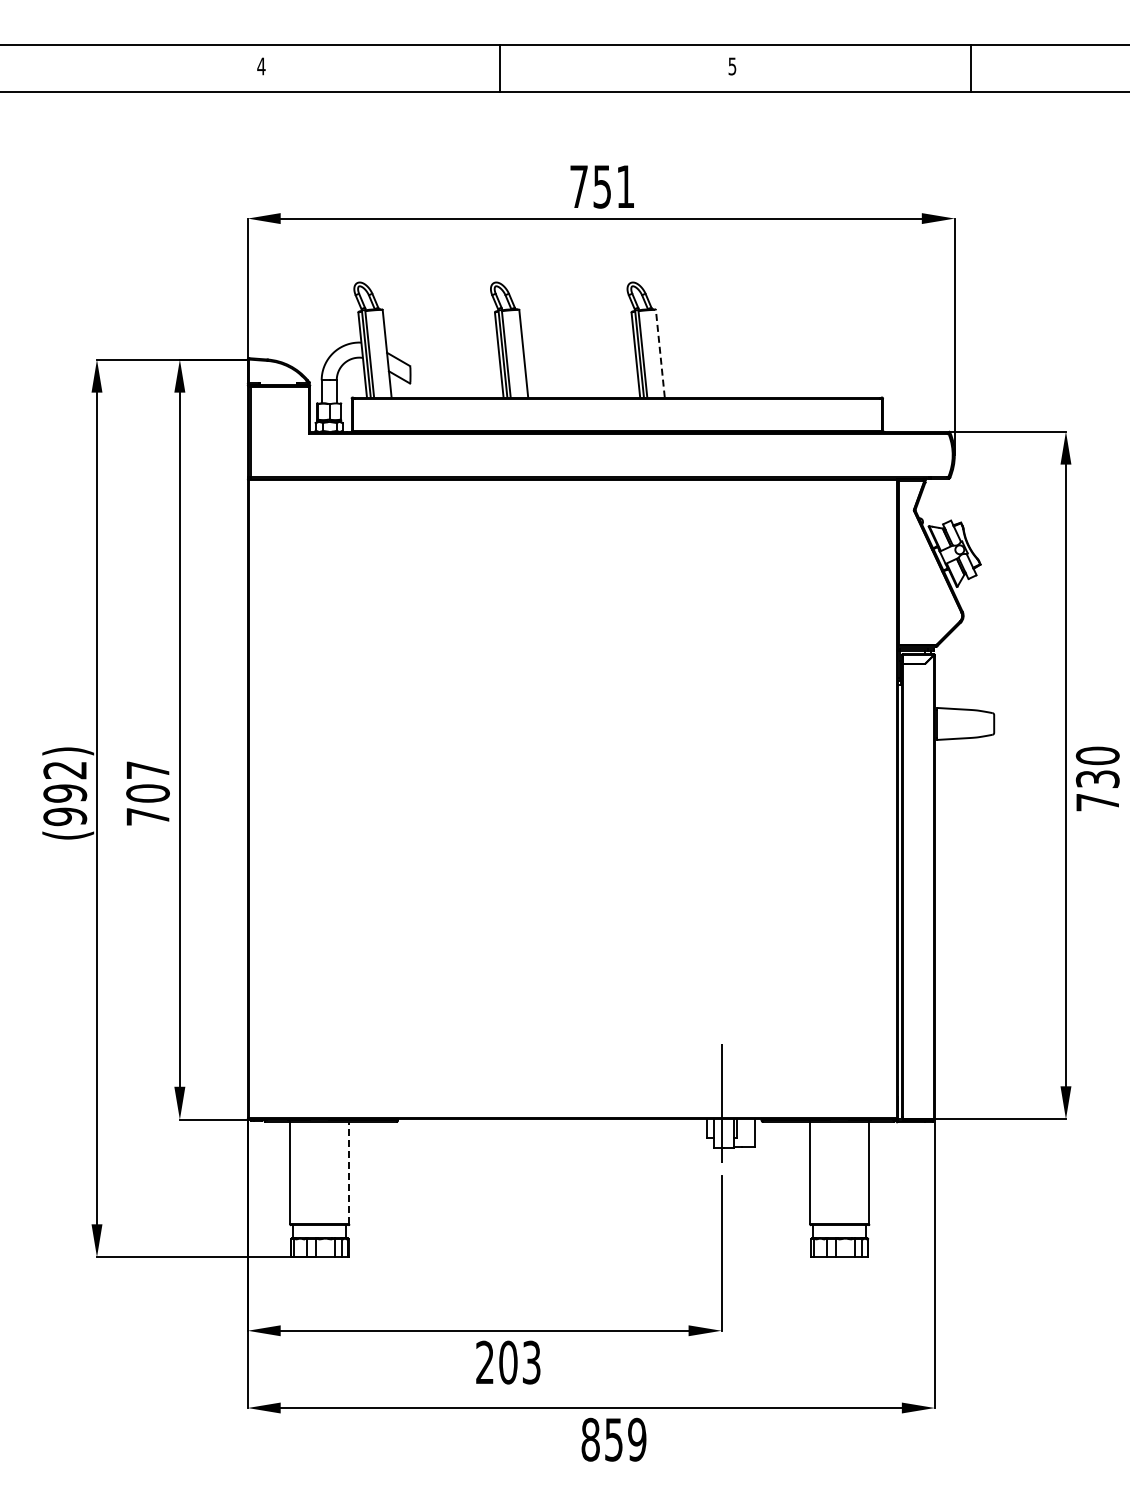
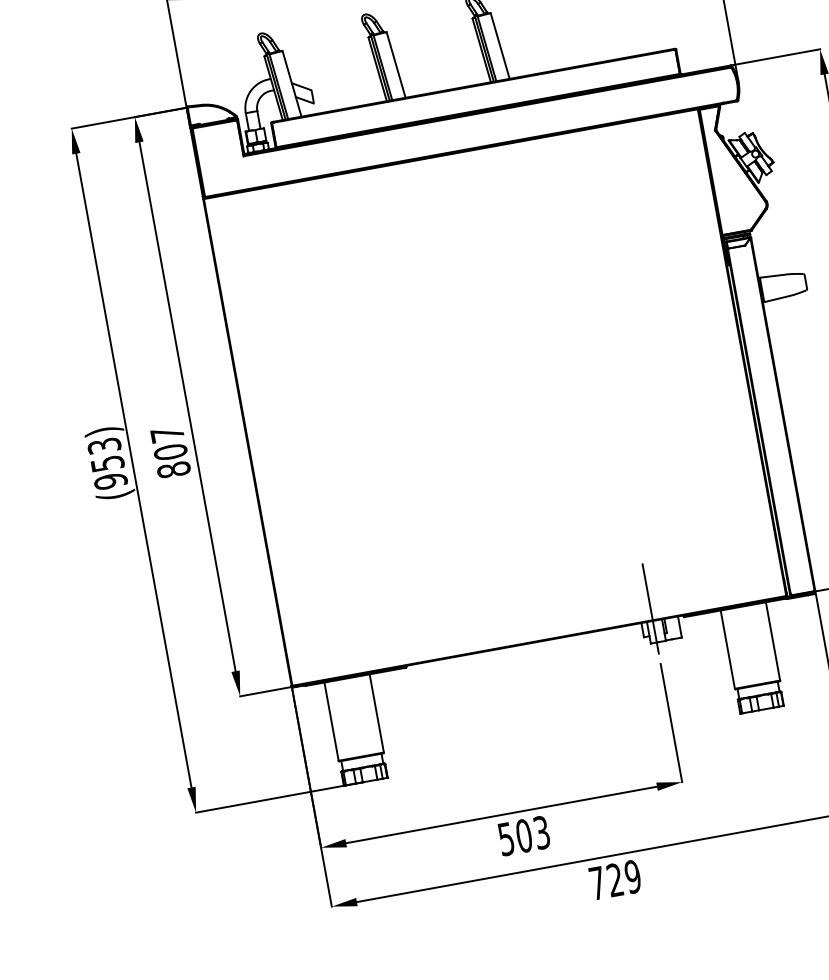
line: (660, 353) -> (500, 45), dashed -> solid
text: (65, 781) -> (106, 454), (992) -> (953)
text: (147, 816) -> (173, 469), 707 -> 807
line: (349, 1172) -> (376, 713), dashed -> solid
text: (484, 1362) -> (505, 839), 203 -> 503
text: (601, 1439) -> (605, 881), 859 -> 729

